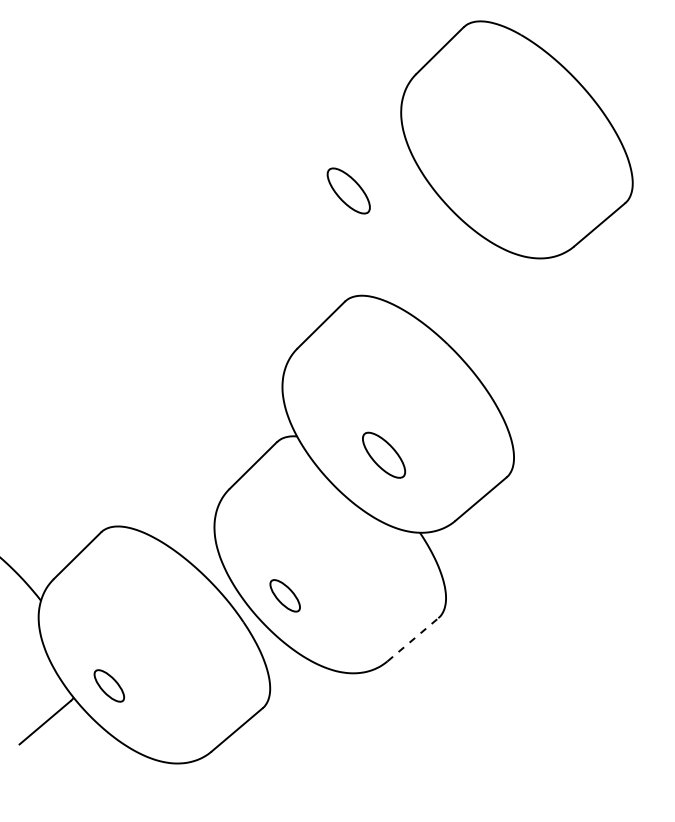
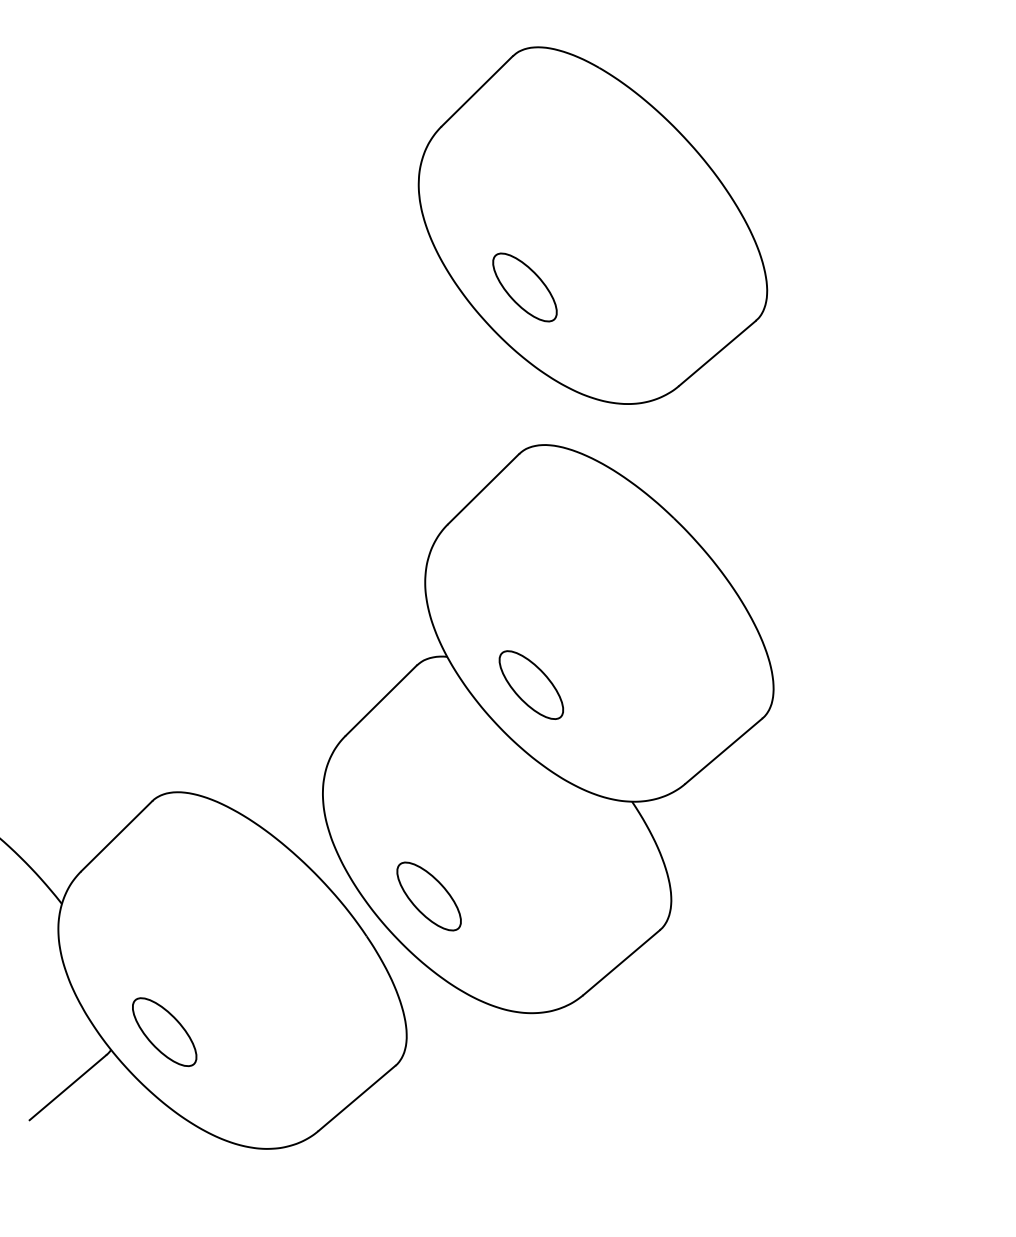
part: (516, 139) -> (592, 225), moved
part: (384, 454) -> (532, 683), moved
part: (285, 595) -> (429, 896), size x1.43
line: (413, 639) -> (622, 962), dashed -> solid
part: (109, 685) -> (164, 1031), size x1.43

